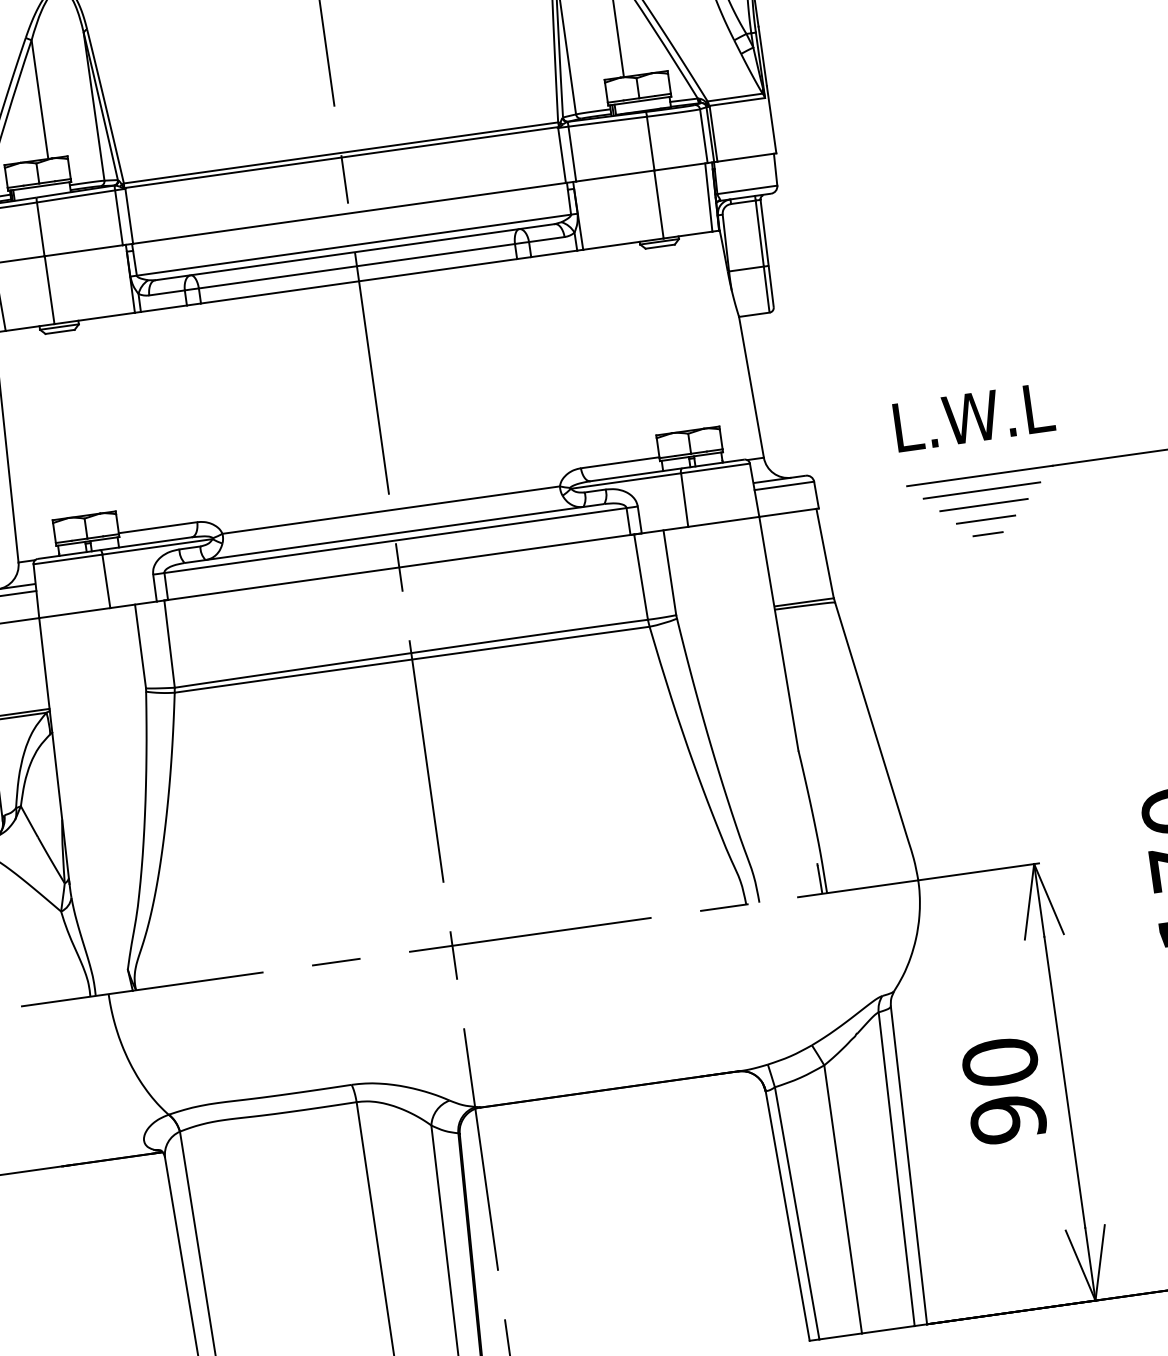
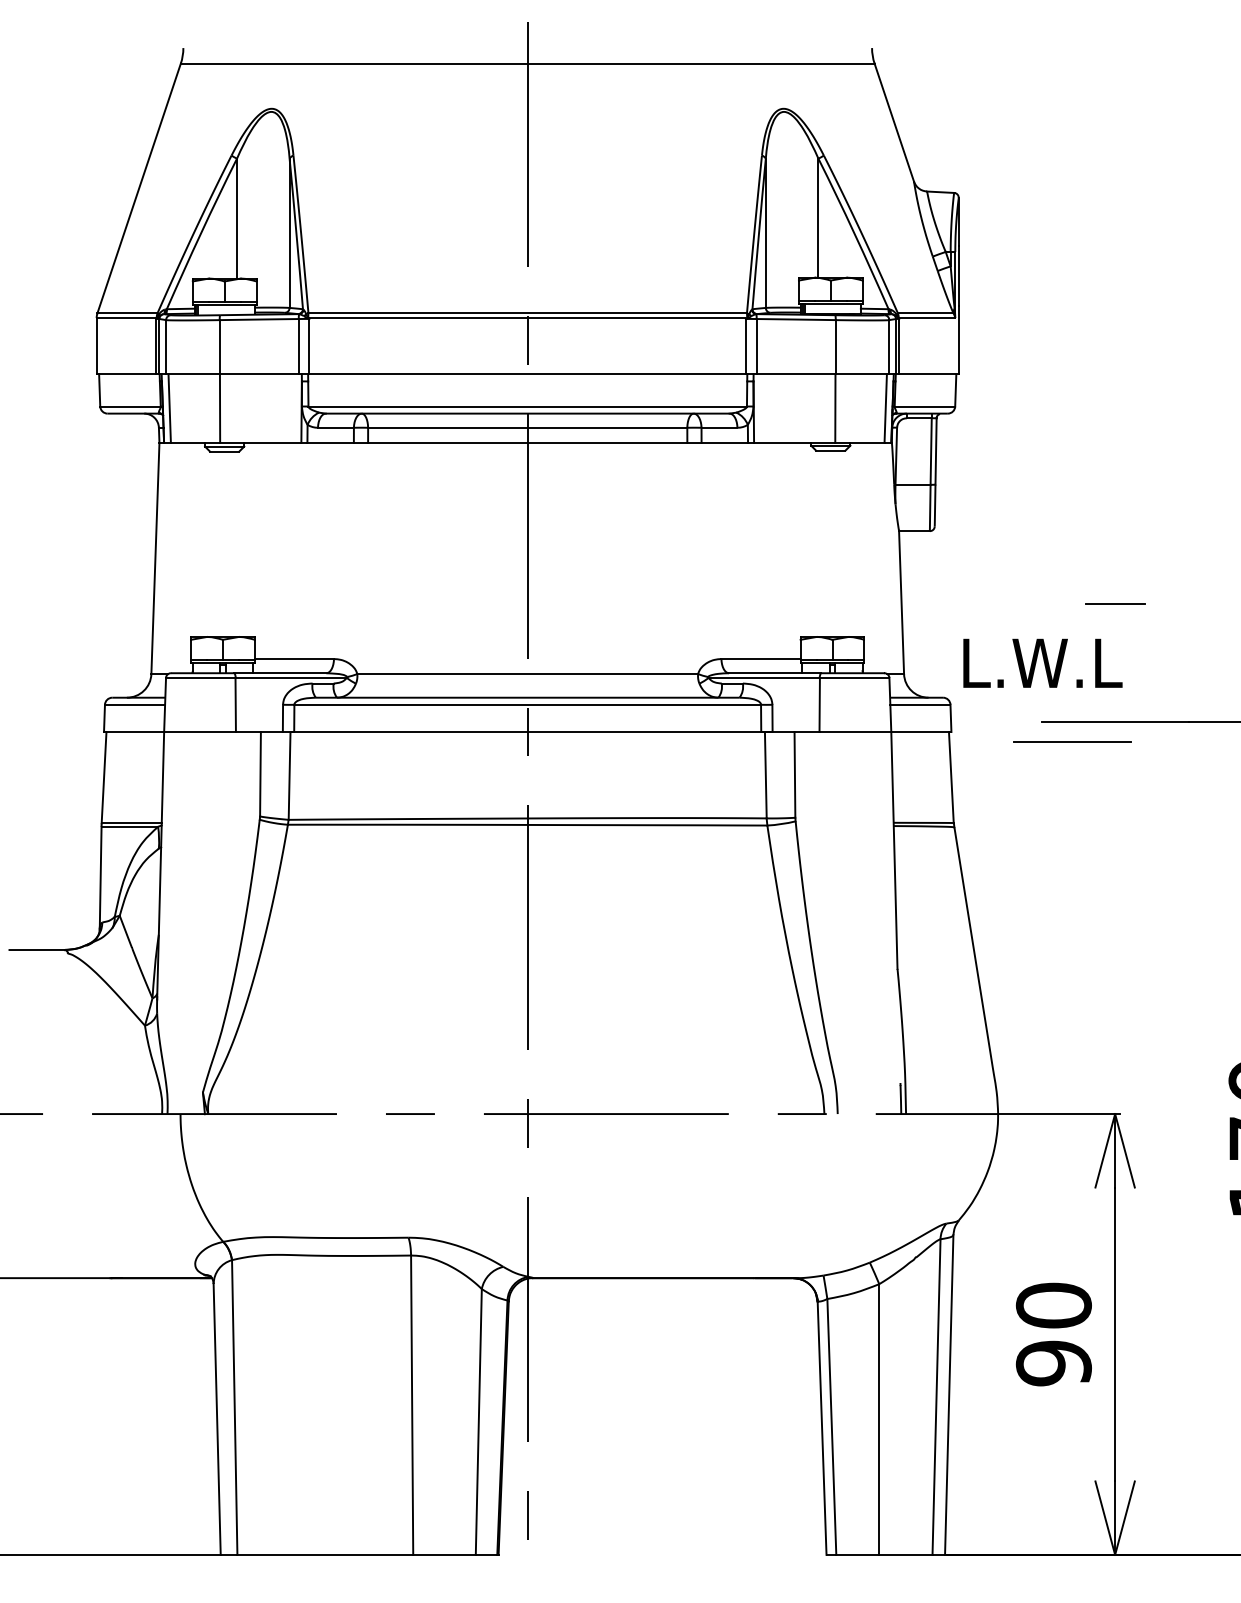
text: (973, 416) -> (1042, 662), moved
line: (981, 490) -> (1072, 741), moved
line: (984, 504) -> (1115, 751), removed
line: (986, 518) -> (1115, 603), moved
line: (988, 533) -> (1115, 780), removed

